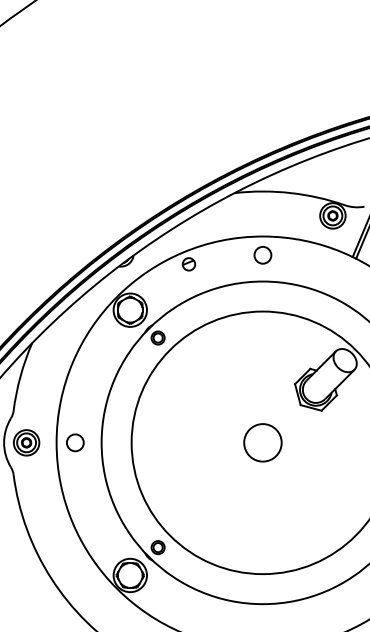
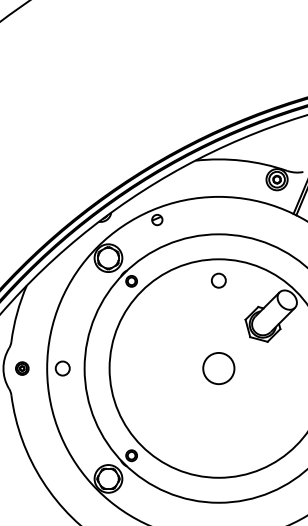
circle: (262, 255) -> (218, 280), moved
part: (26, 442) -> (22, 368), size x0.6

